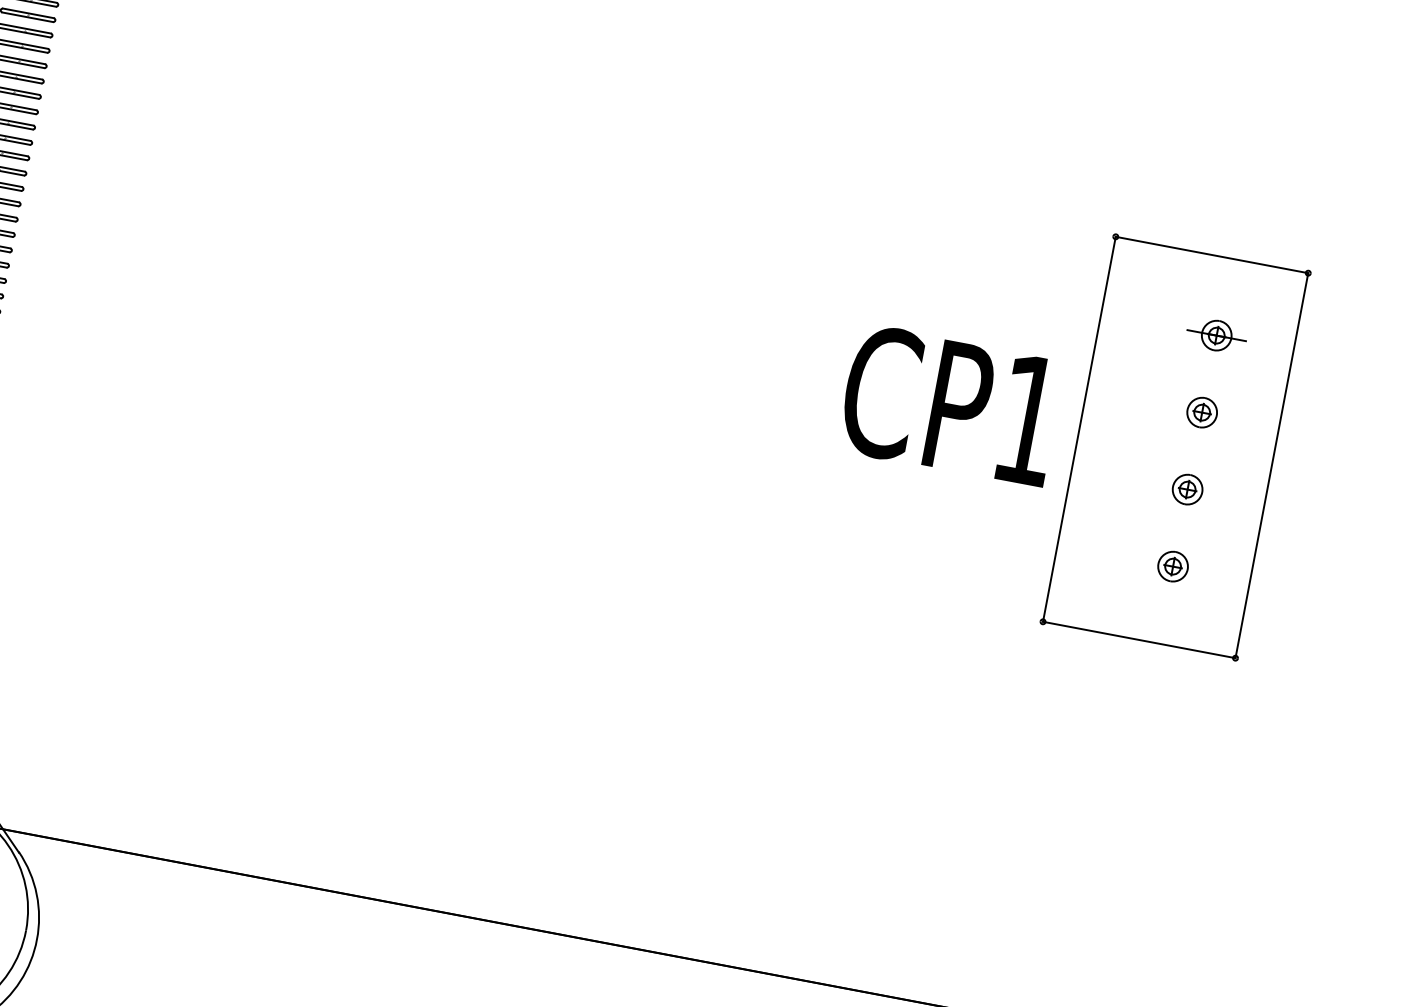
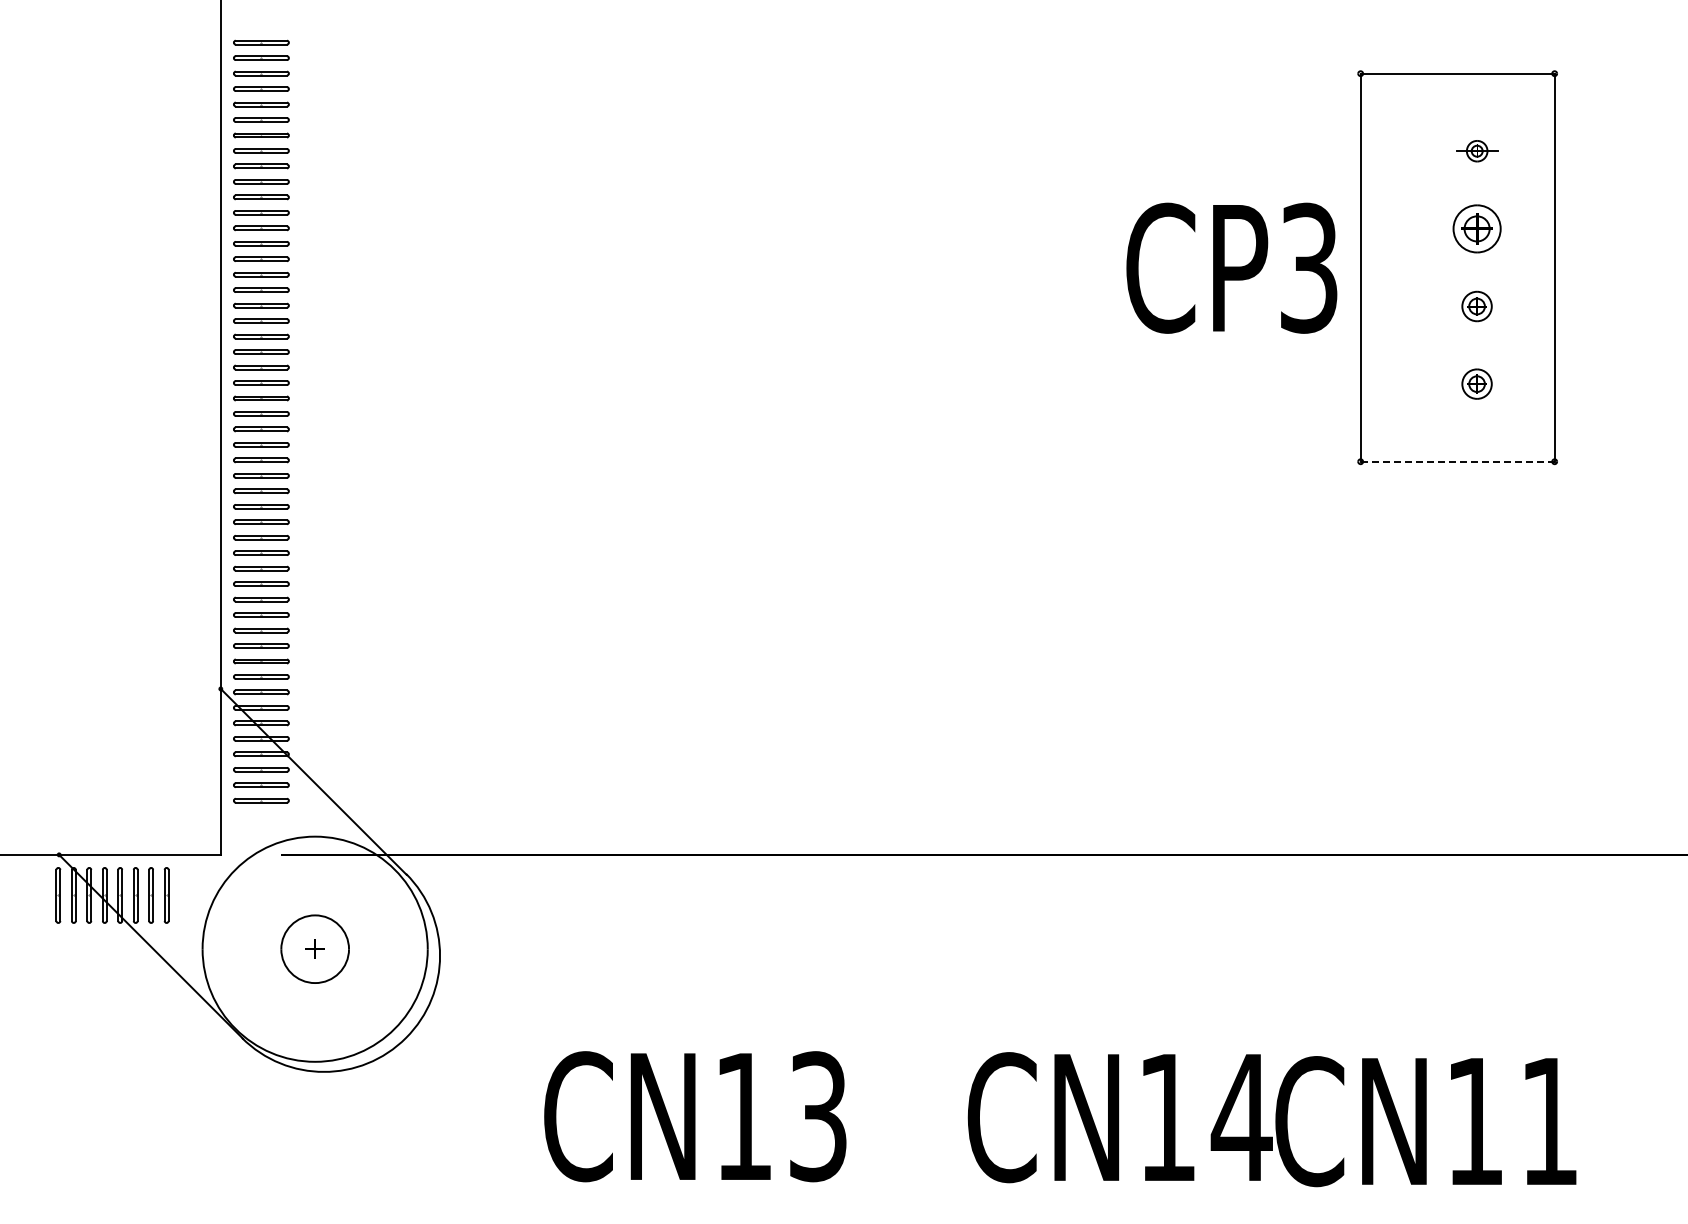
part: (1217, 334) -> (1477, 150), size x0.7
part: (1201, 412) -> (1476, 228), size x1.6
text: (1028, 419) -> (1309, 267), CP1 -> CP3
line: (1139, 639) -> (1457, 461), solid -> dashed

